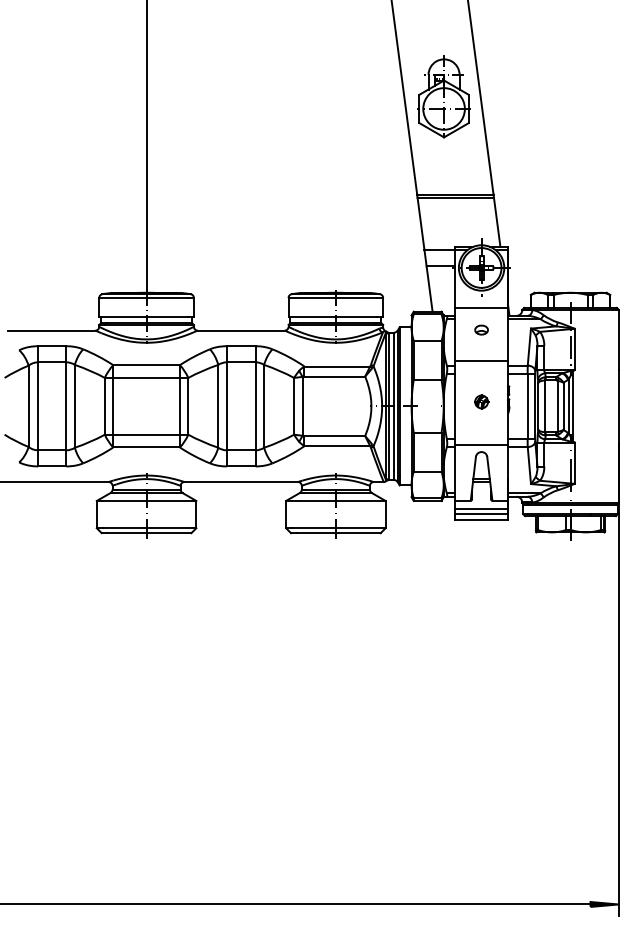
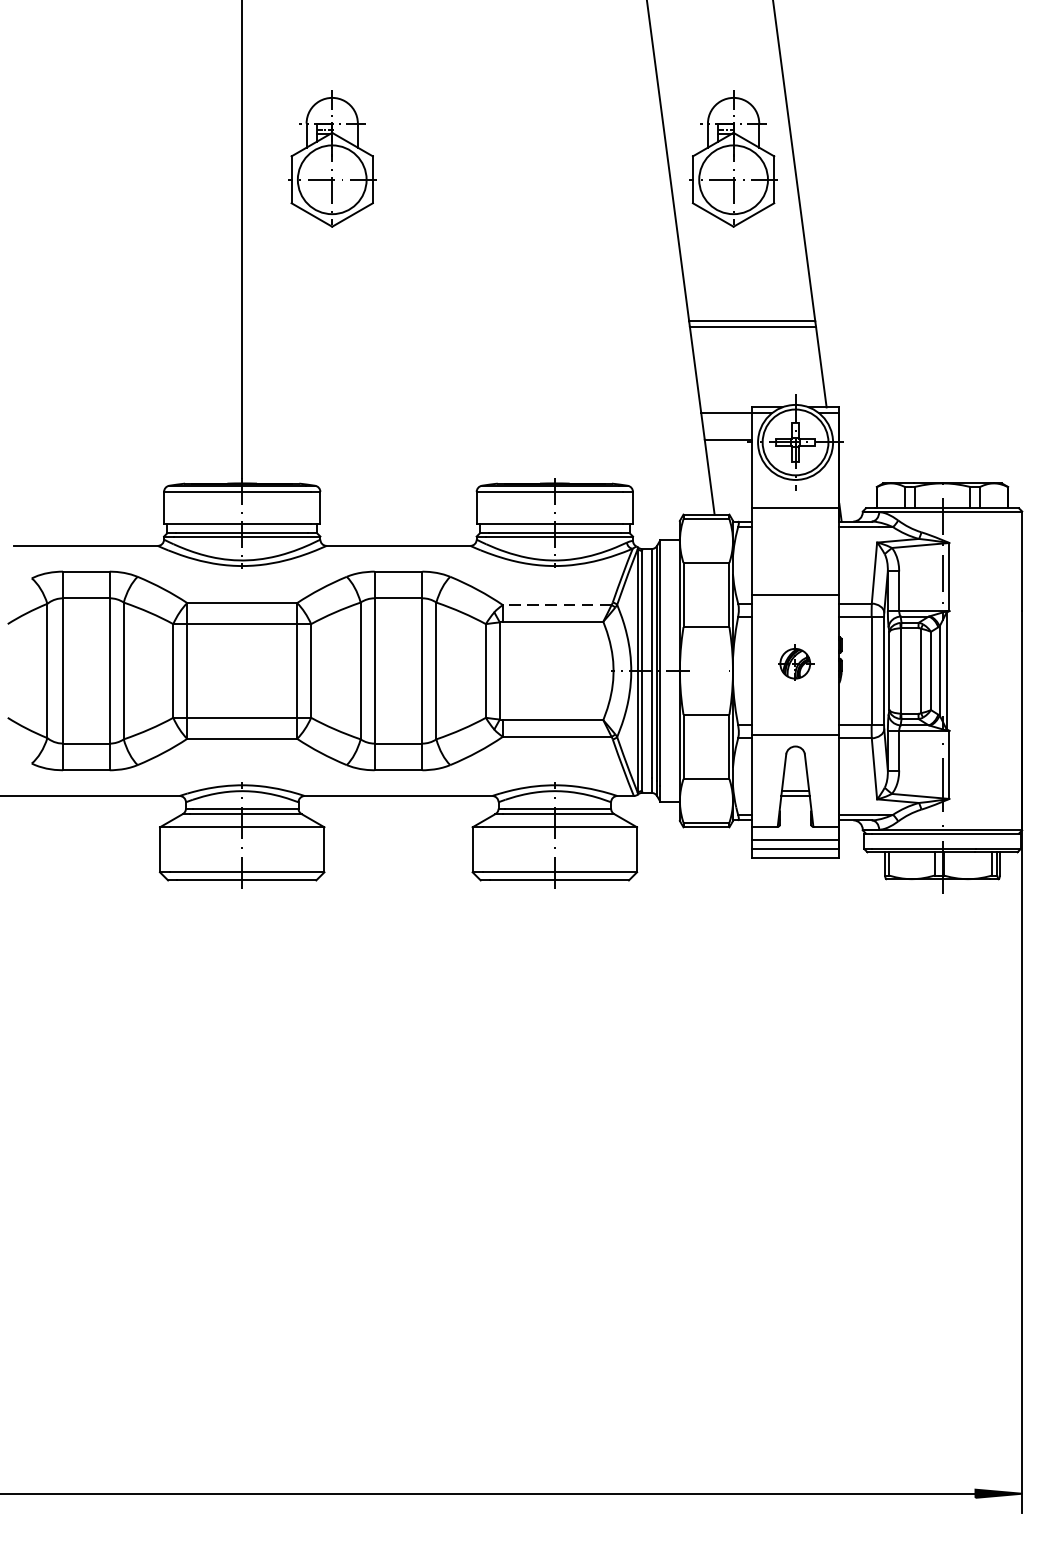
part: (200, 96) -> (331, 159), added
part: (481, 329) -> (795, 544), removed
line: (337, 366) -> (557, 605), solid -> dashed
part: (481, 401) -> (795, 662), size x1.4

